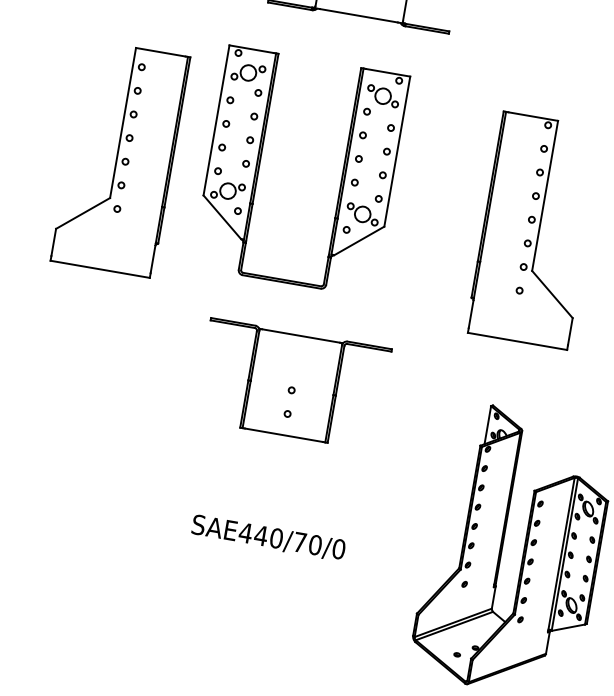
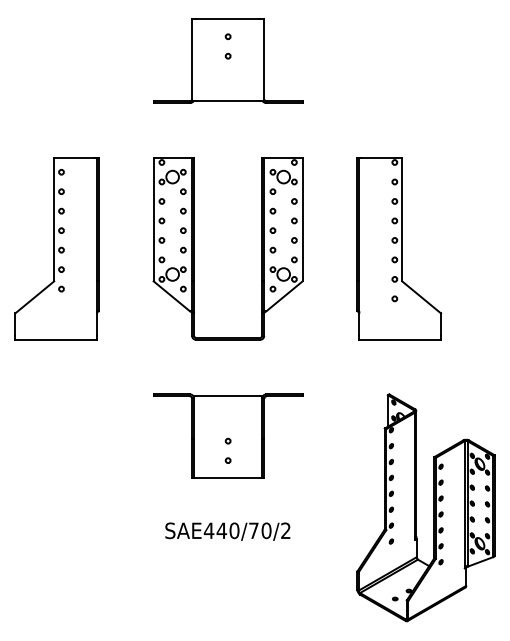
part: (259, 164) -> (194, 248), moved
part: (293, 383) -> (228, 435), moved
text: (338, 548) -> (285, 530), SAE440/70/0 -> SAE440/70/2

